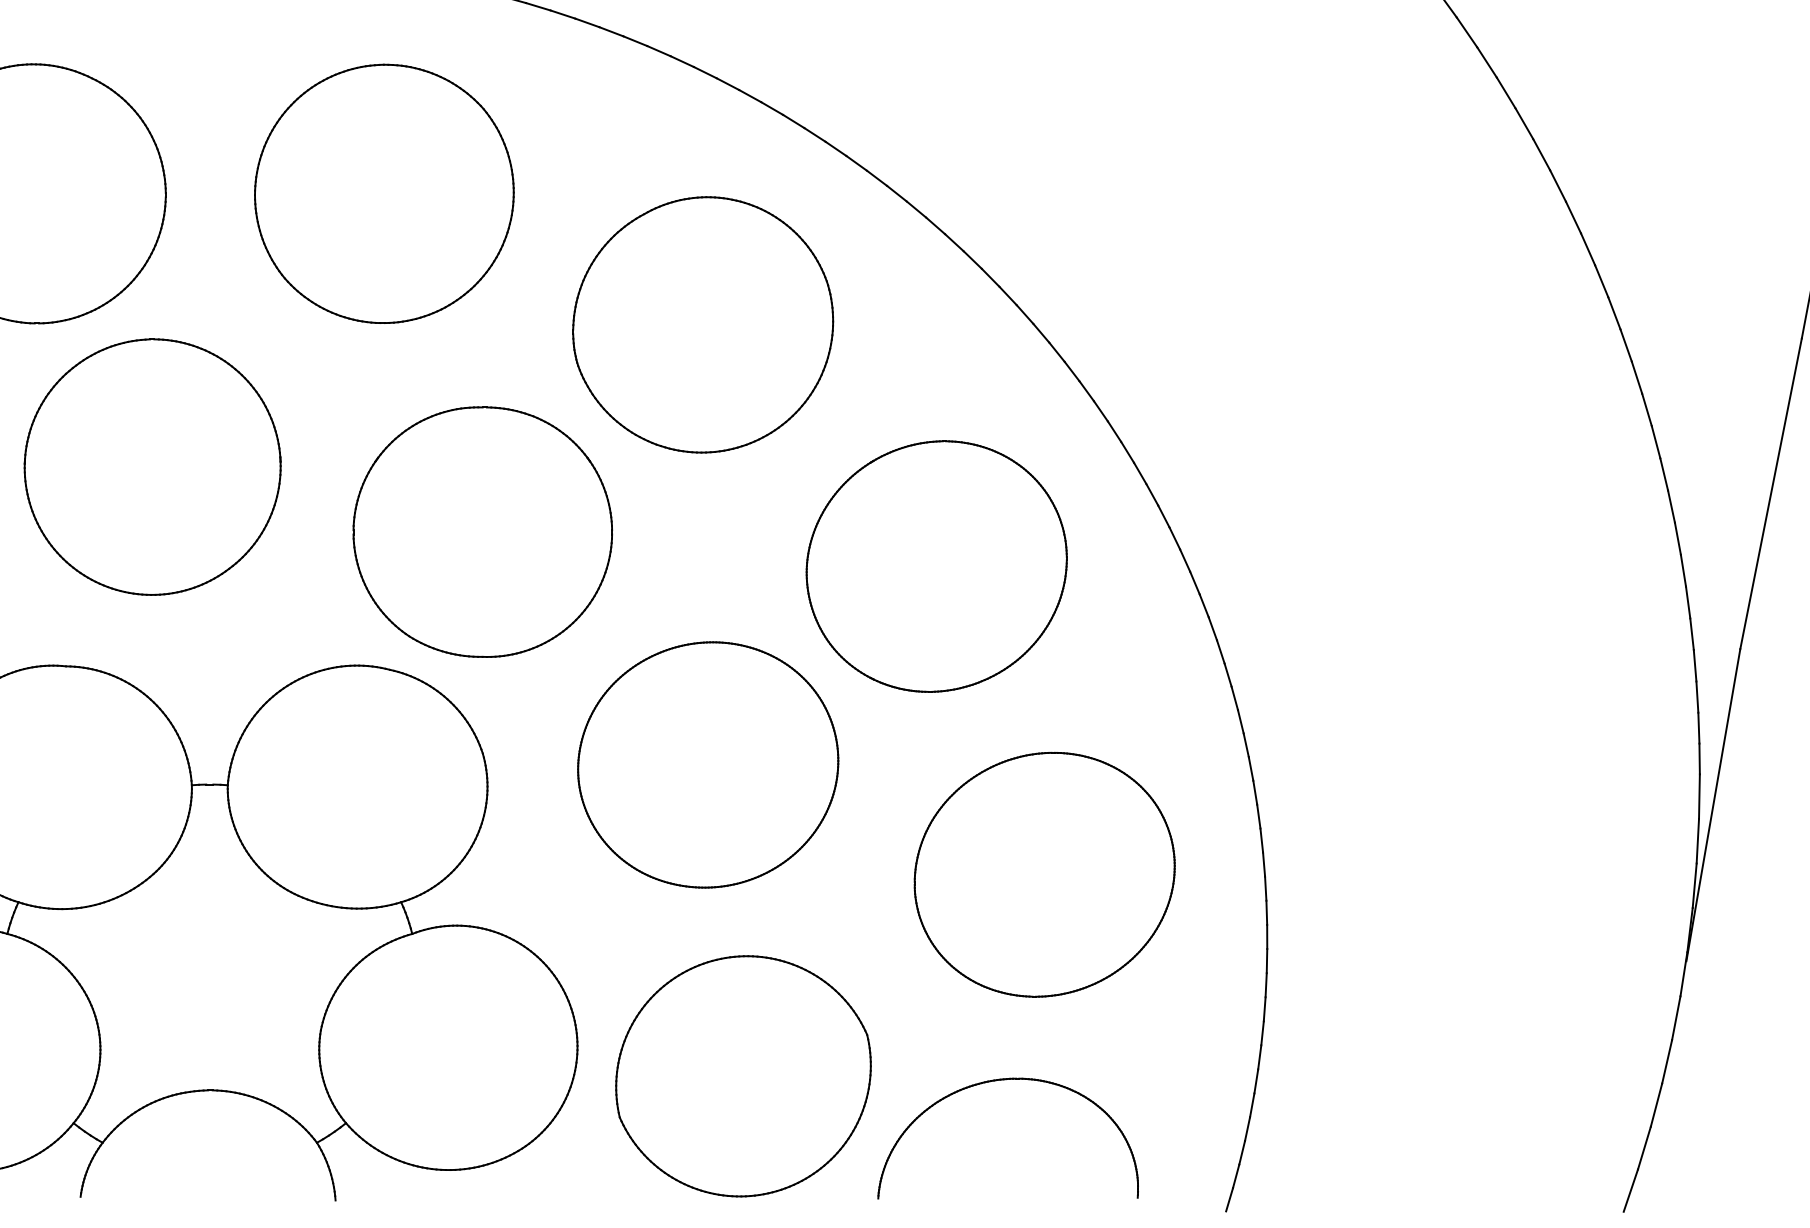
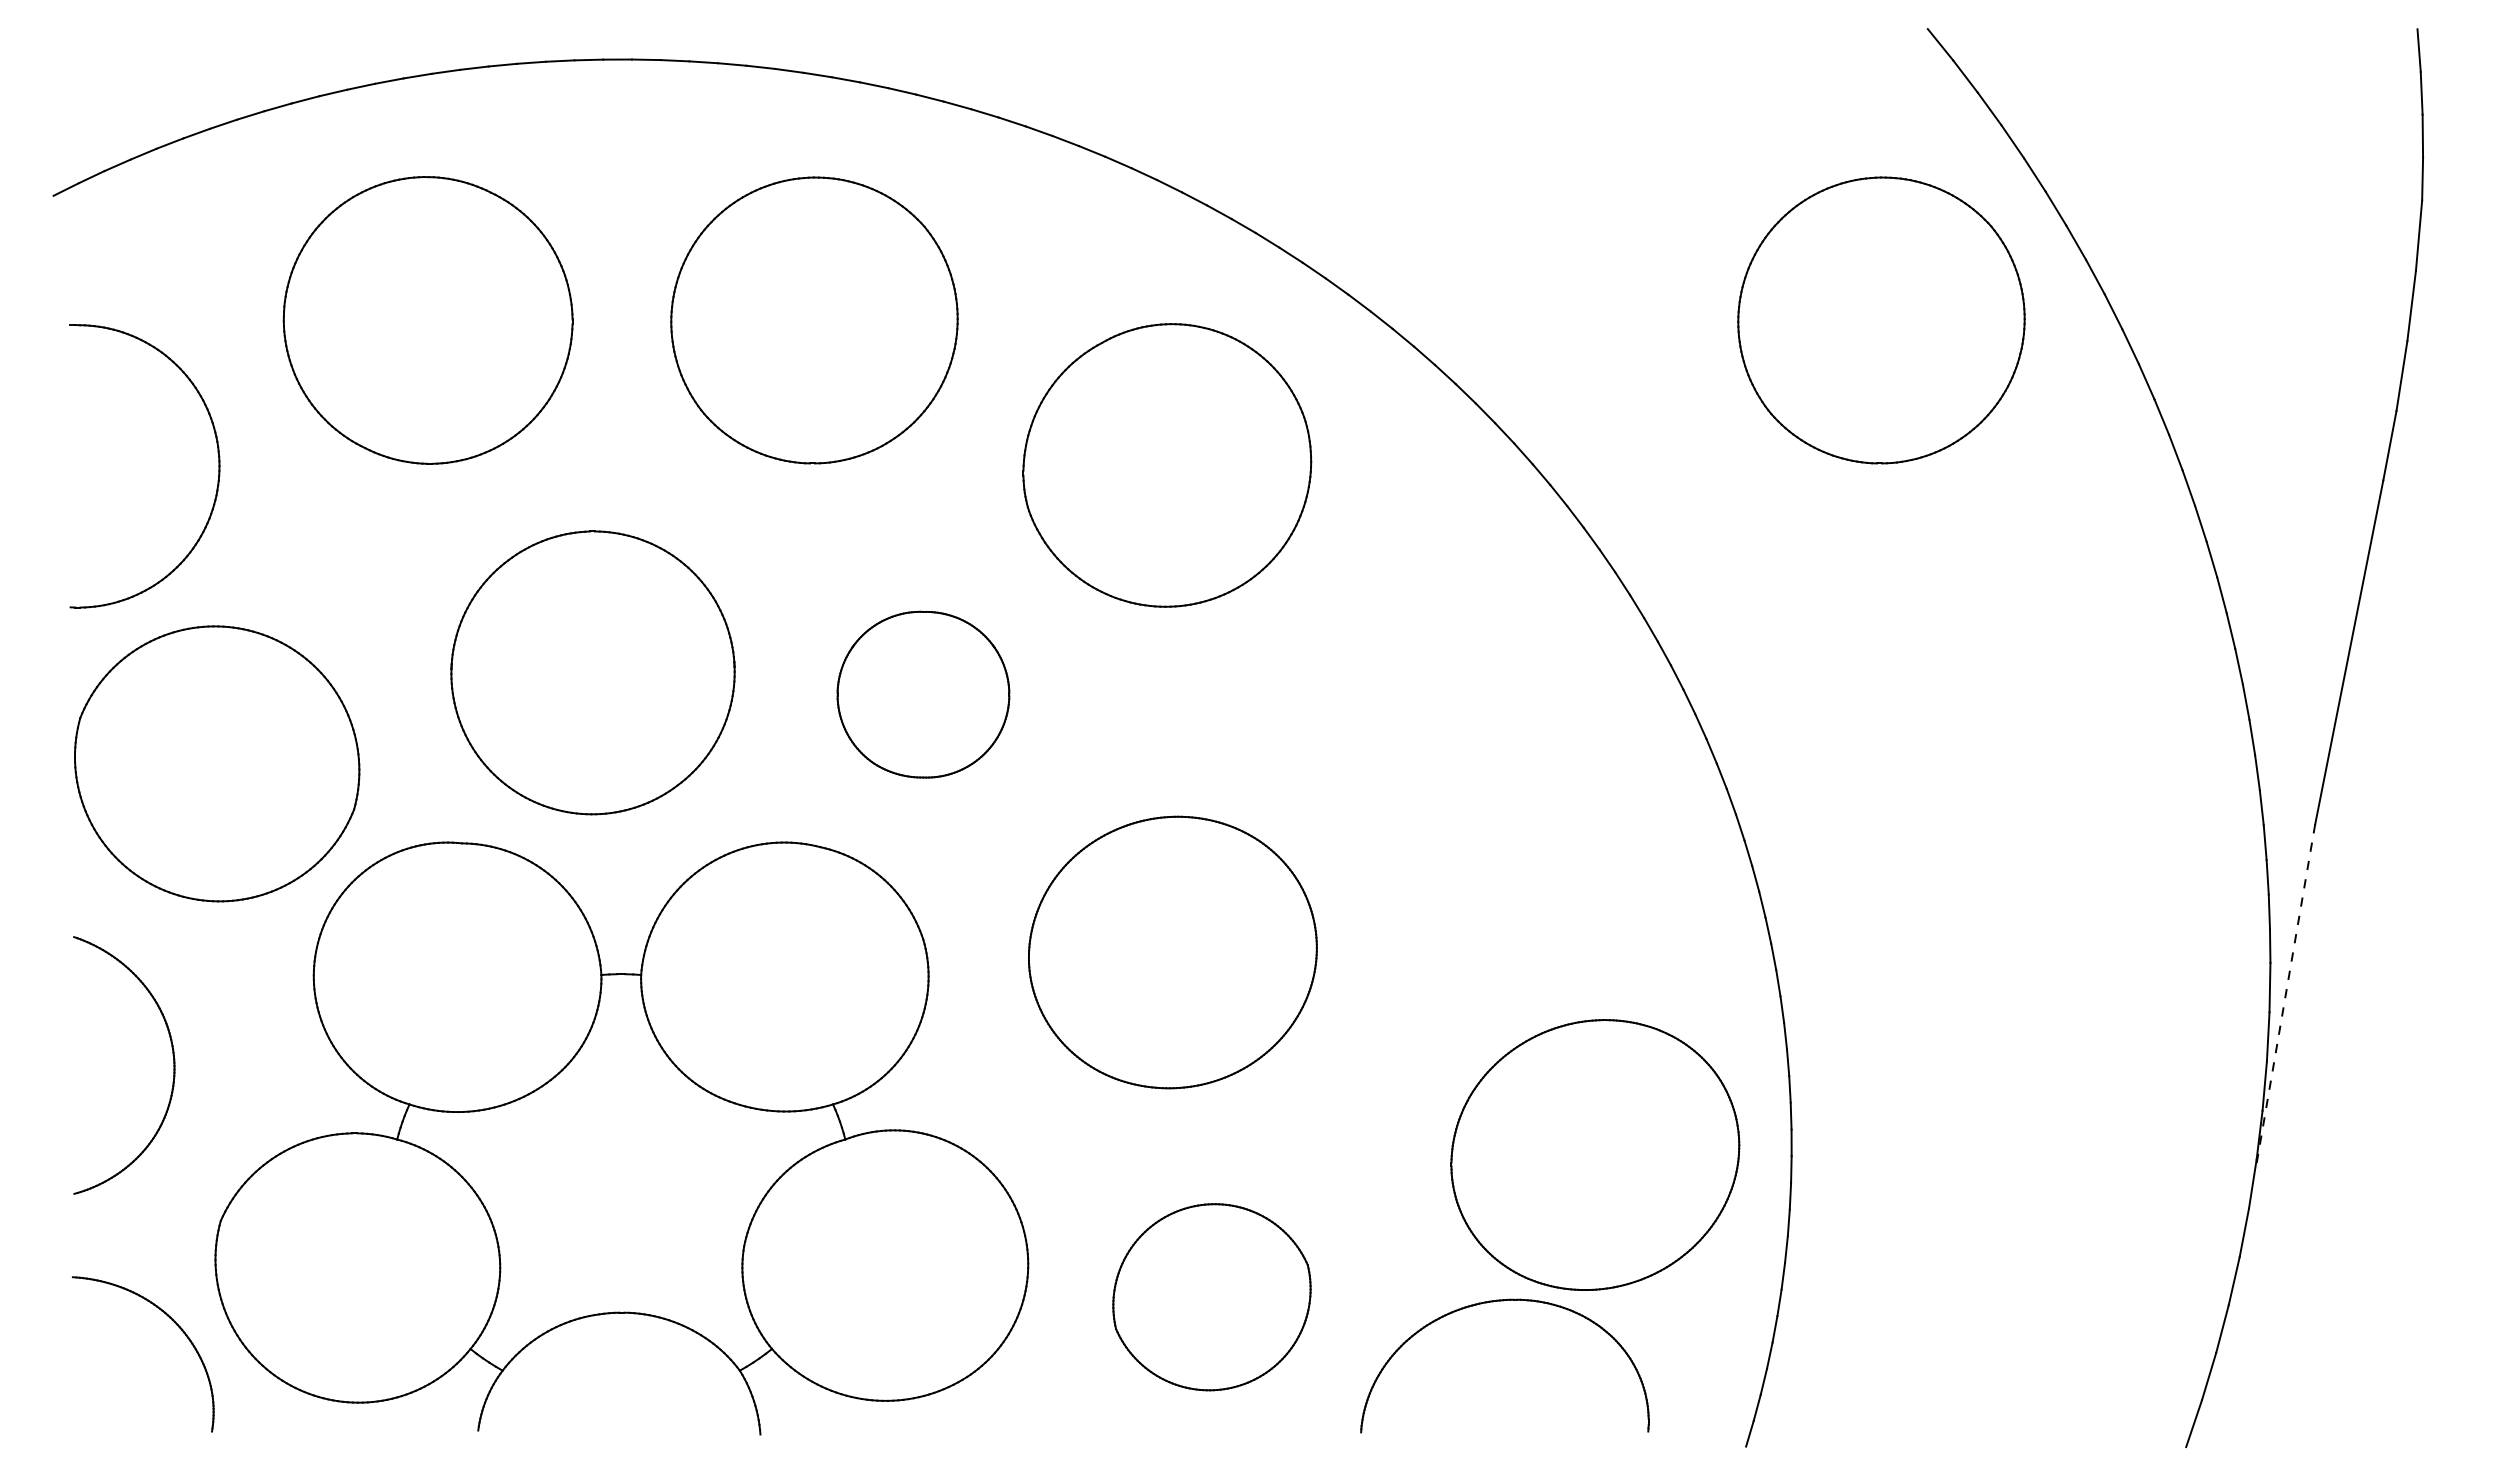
part: (1348, 193) -> (1881, 320), added
part: (152, 466) -> (592, 672), moved
part: (482, 531) -> (923, 694), size x0.6
part: (936, 566) -> (1425, 732), removed
line: (1713, 805) -> (2285, 997), solid -> dashed
part: (1044, 874) -> (1595, 1154), moved
part: (743, 1076) -> (1211, 1297), size x0.7

